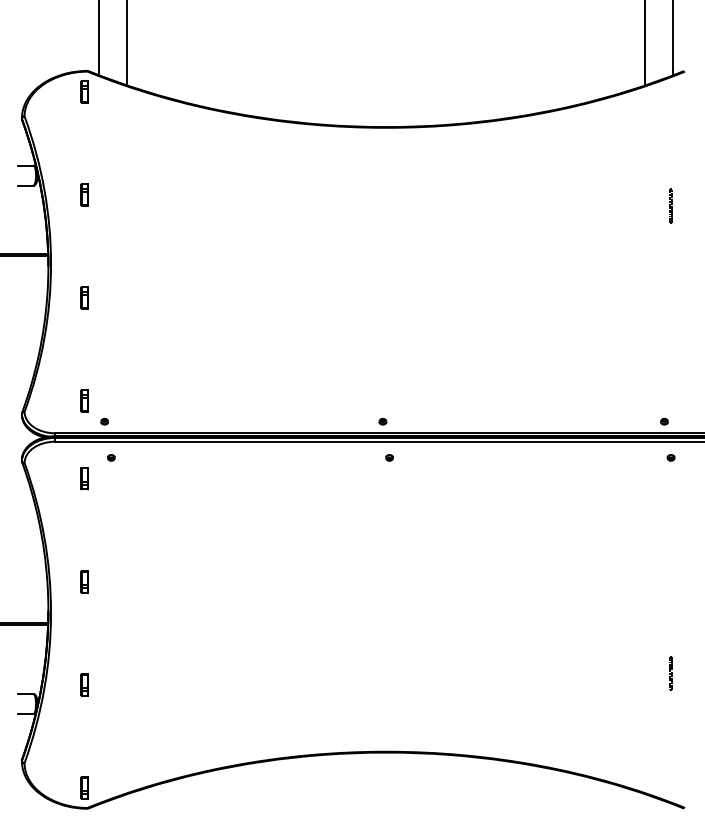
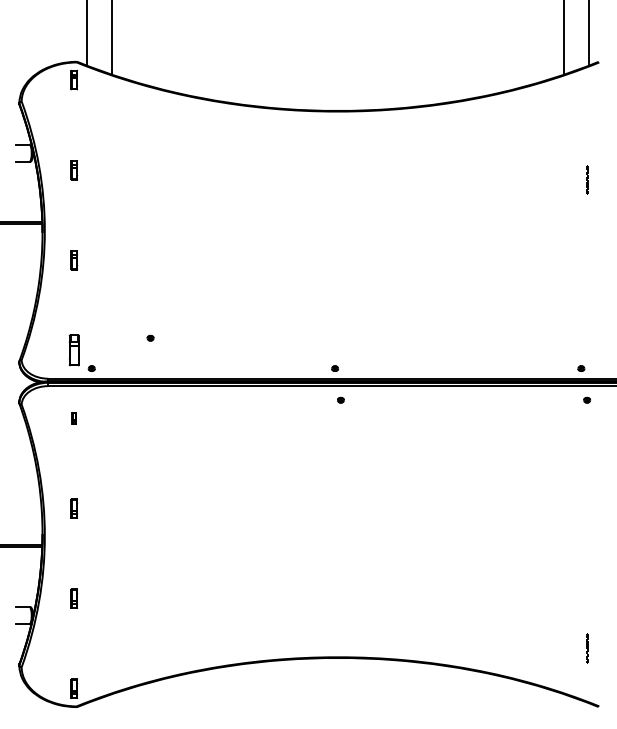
part: (84, 400) -> (74, 350), size x1.6
part: (111, 457) -> (150, 337), moved
part: (83, 478) -> (73, 418), size x0.6
line: (671, 673) -> (587, 648), moved

